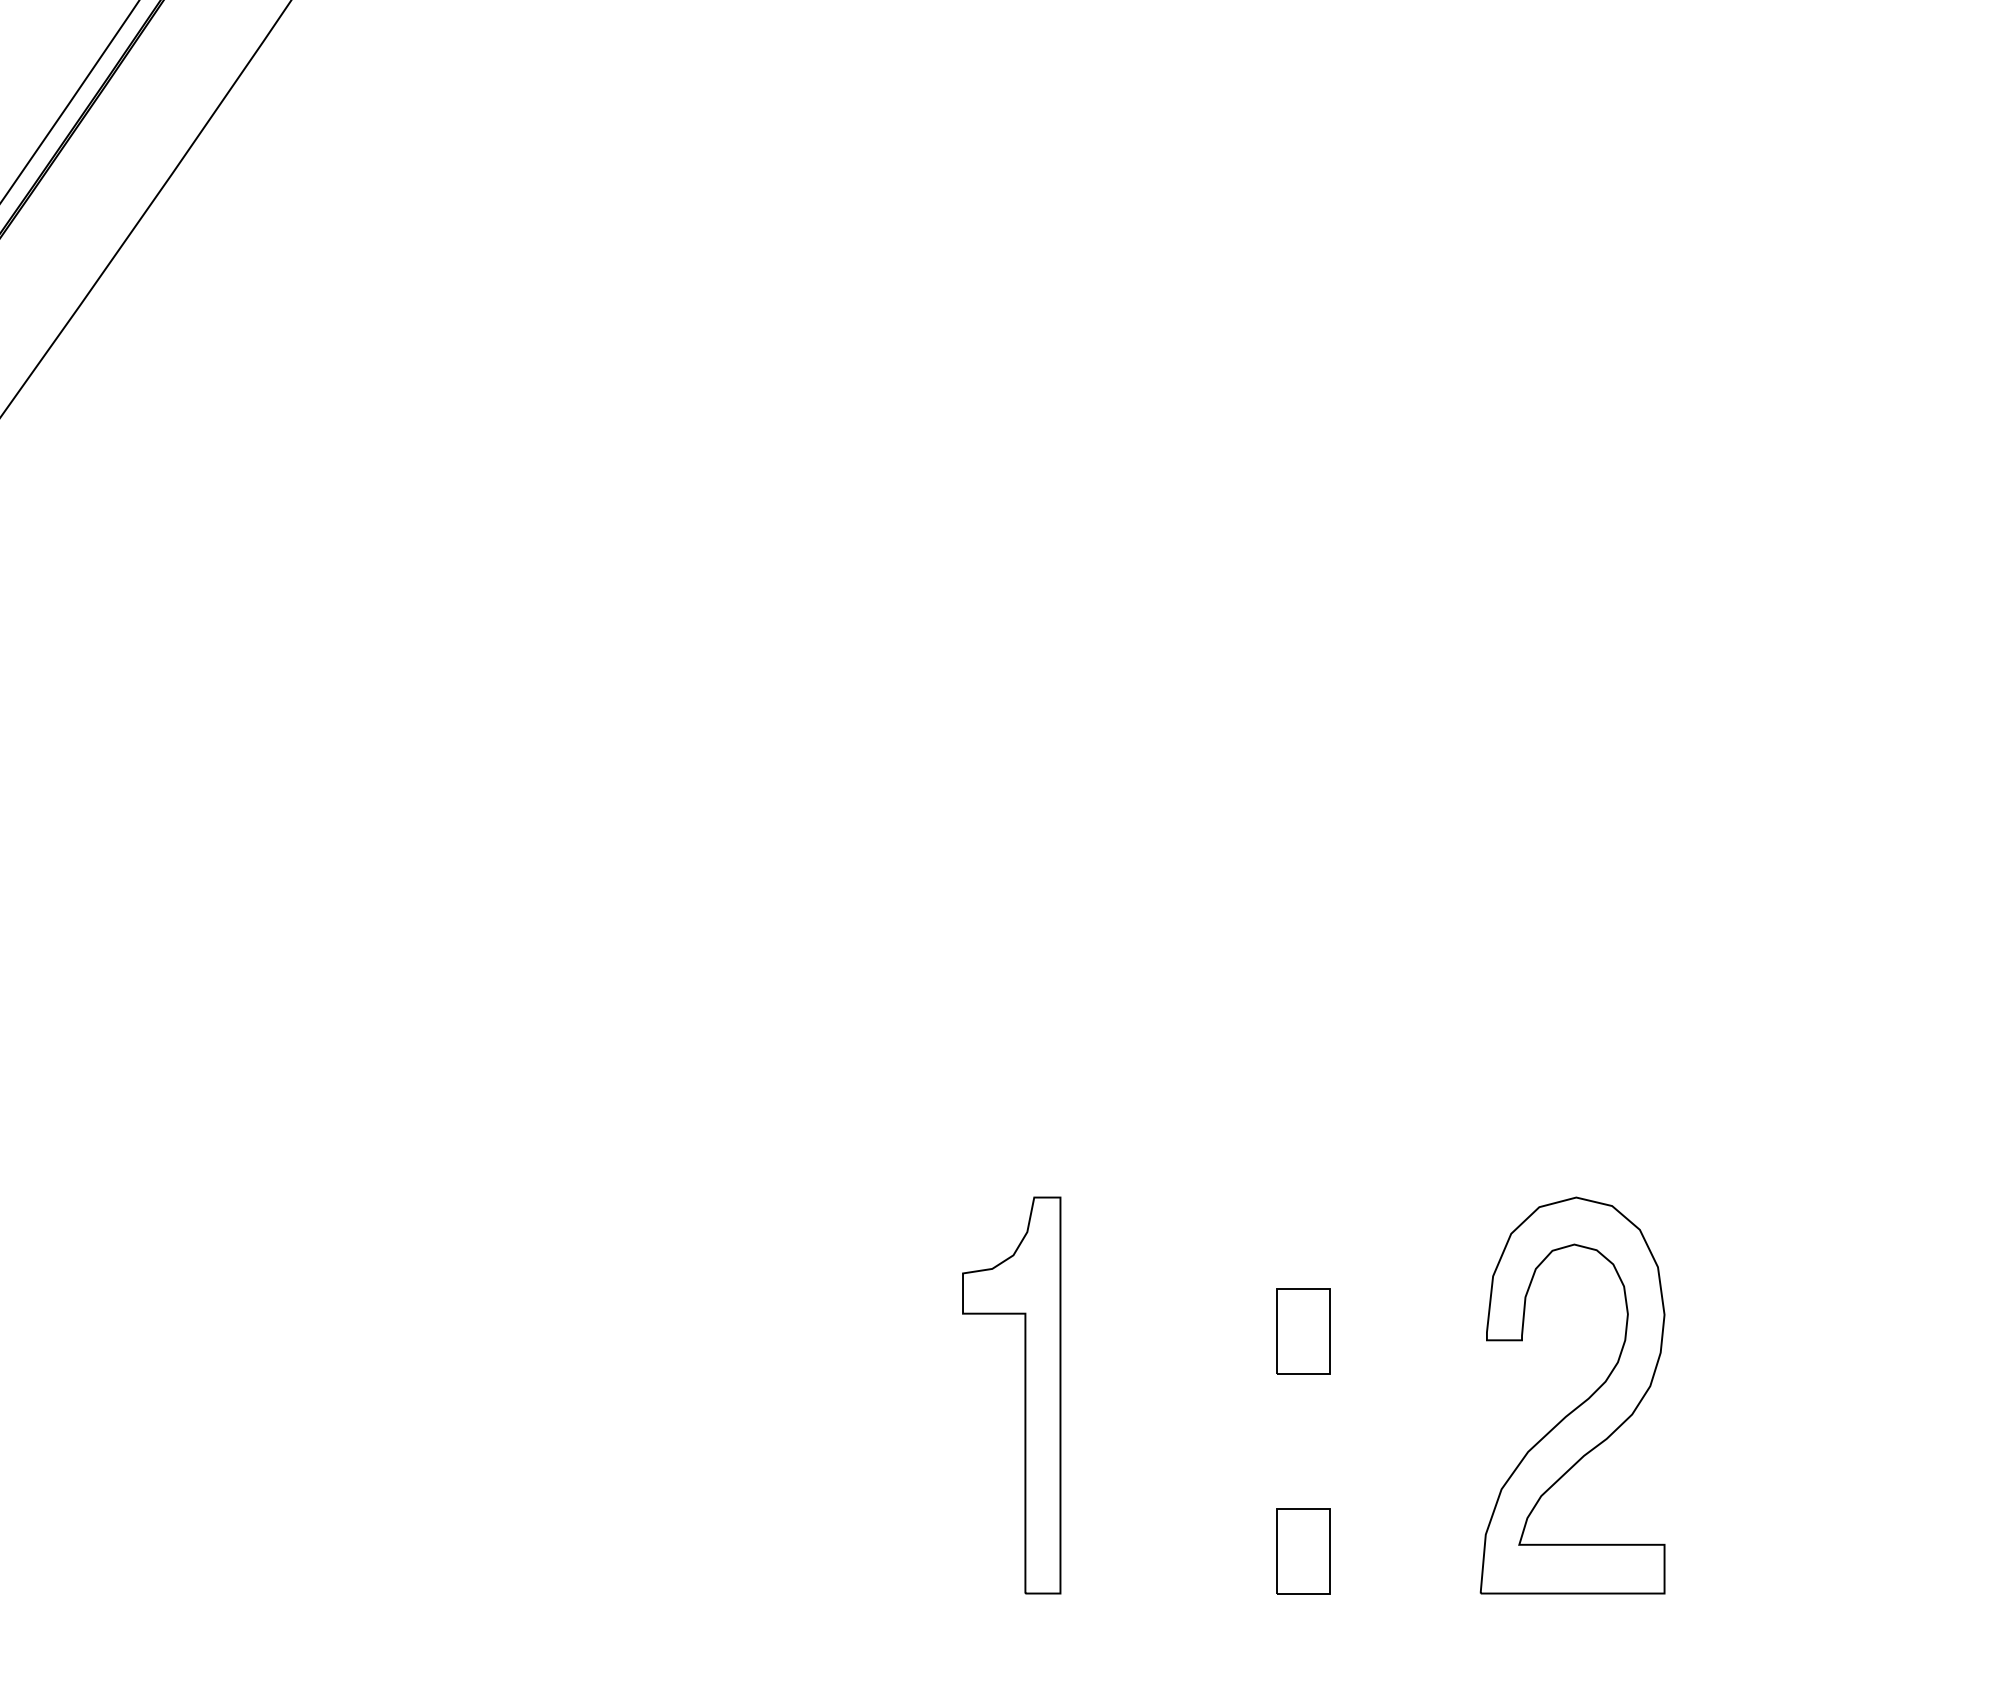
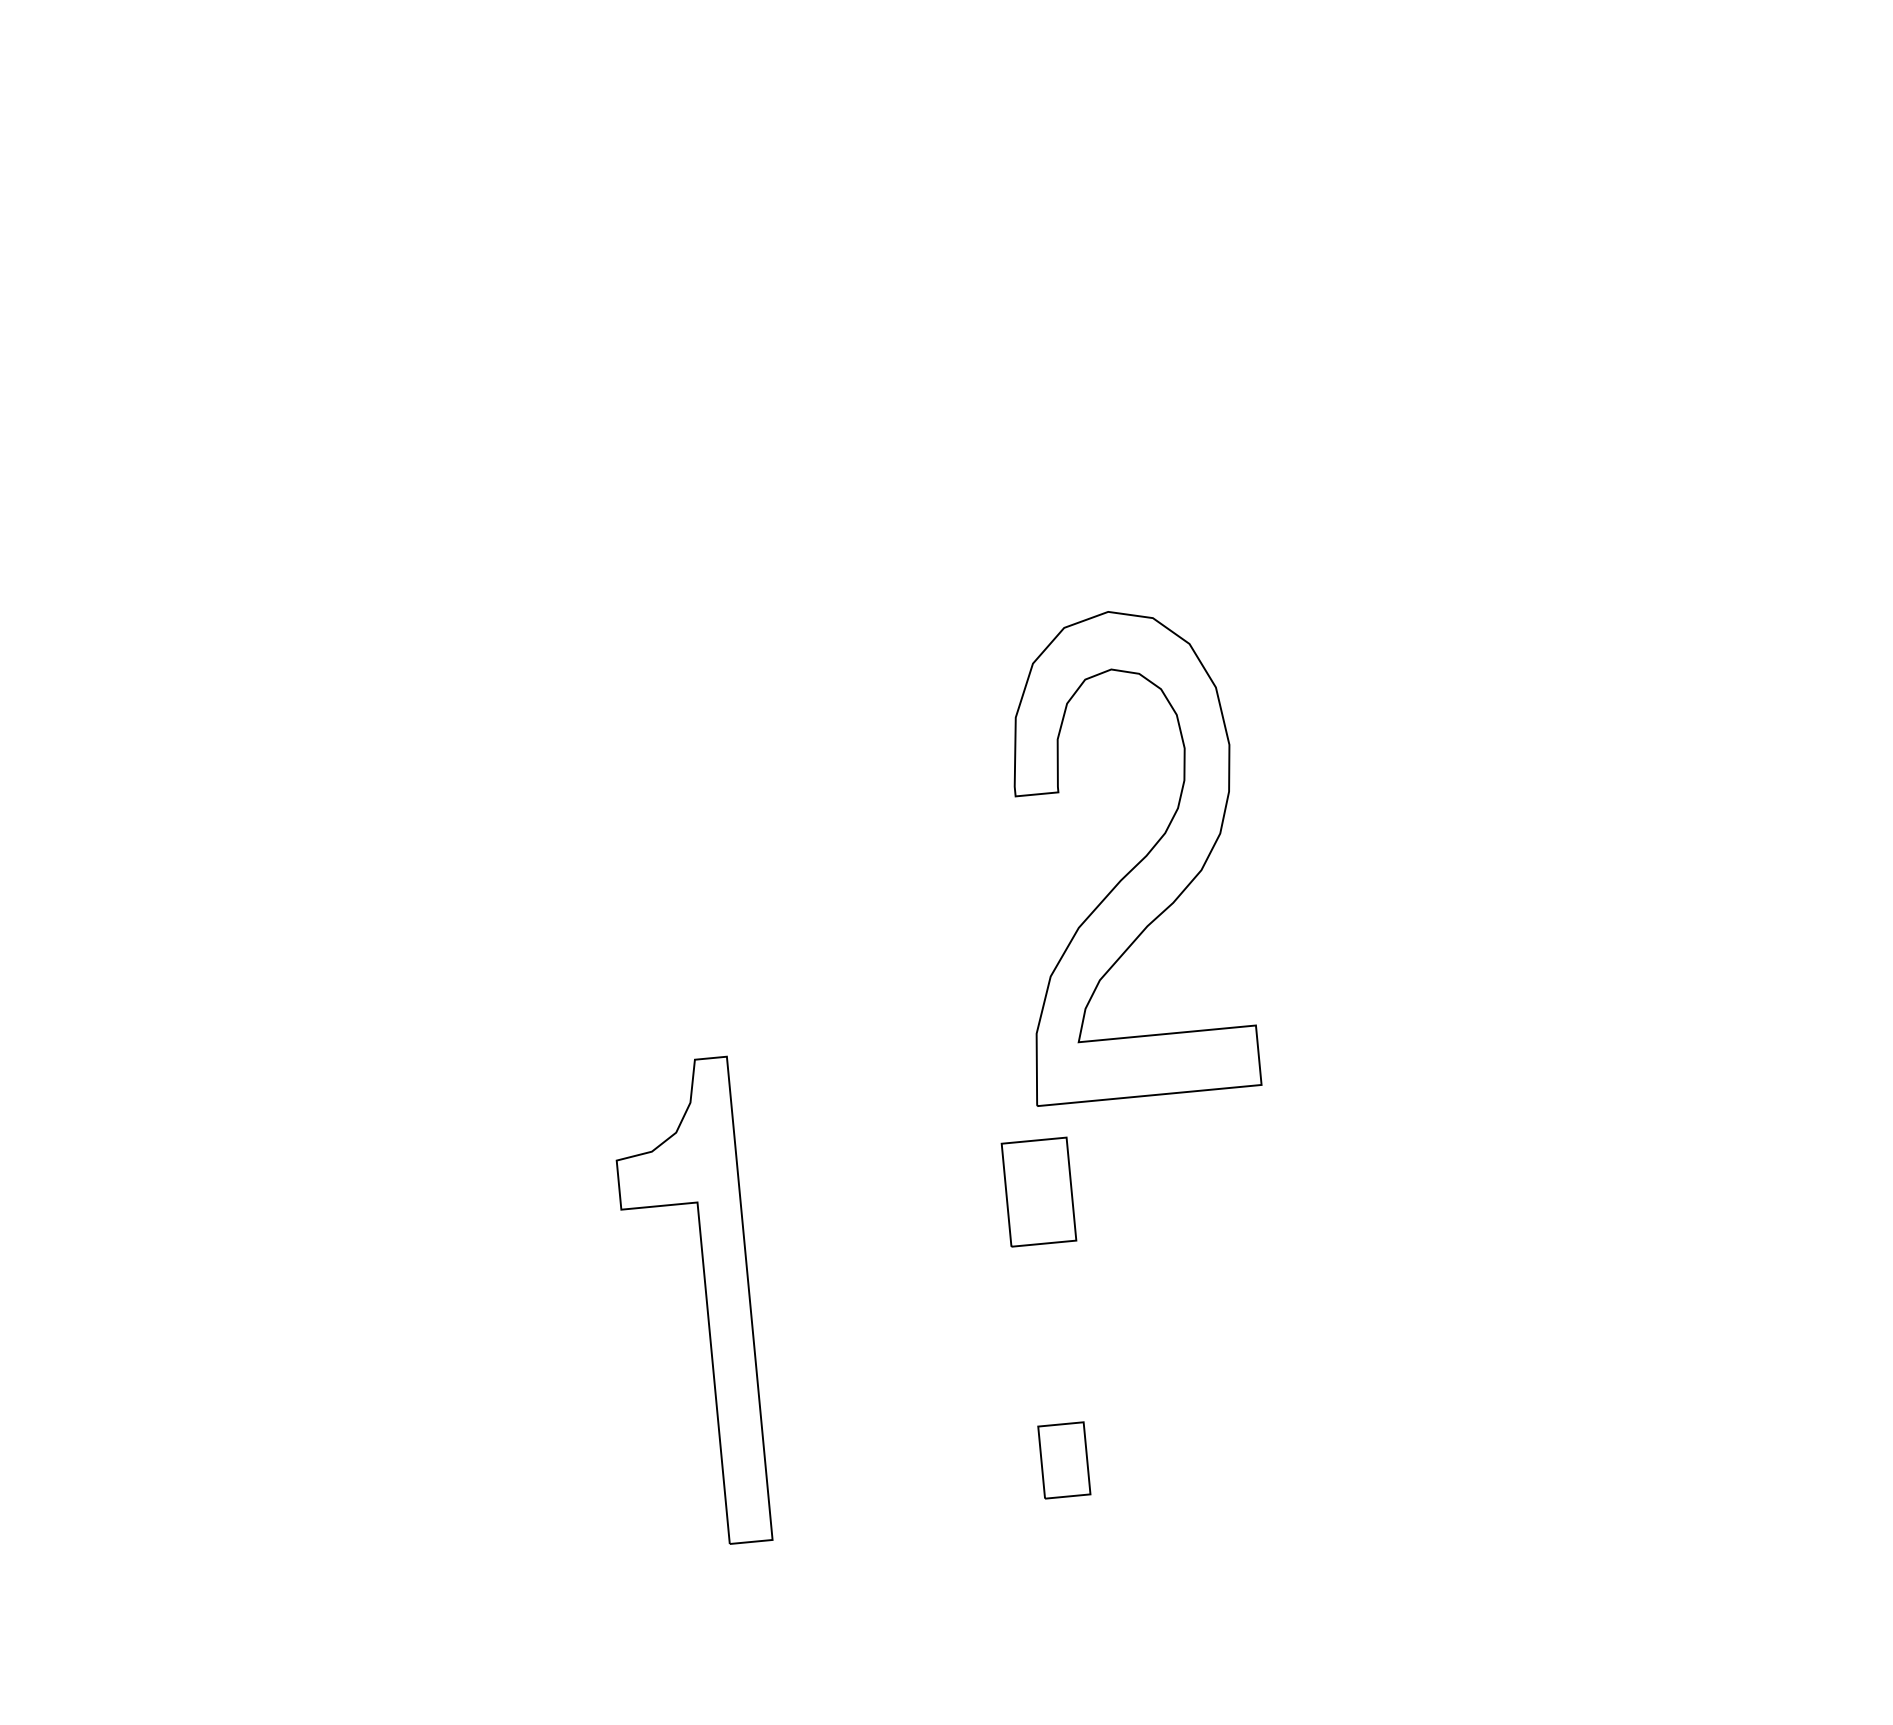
part: (1580, 1403) -> (1137, 862), moved
part: (1303, 1551) -> (1064, 1460), size x0.7

